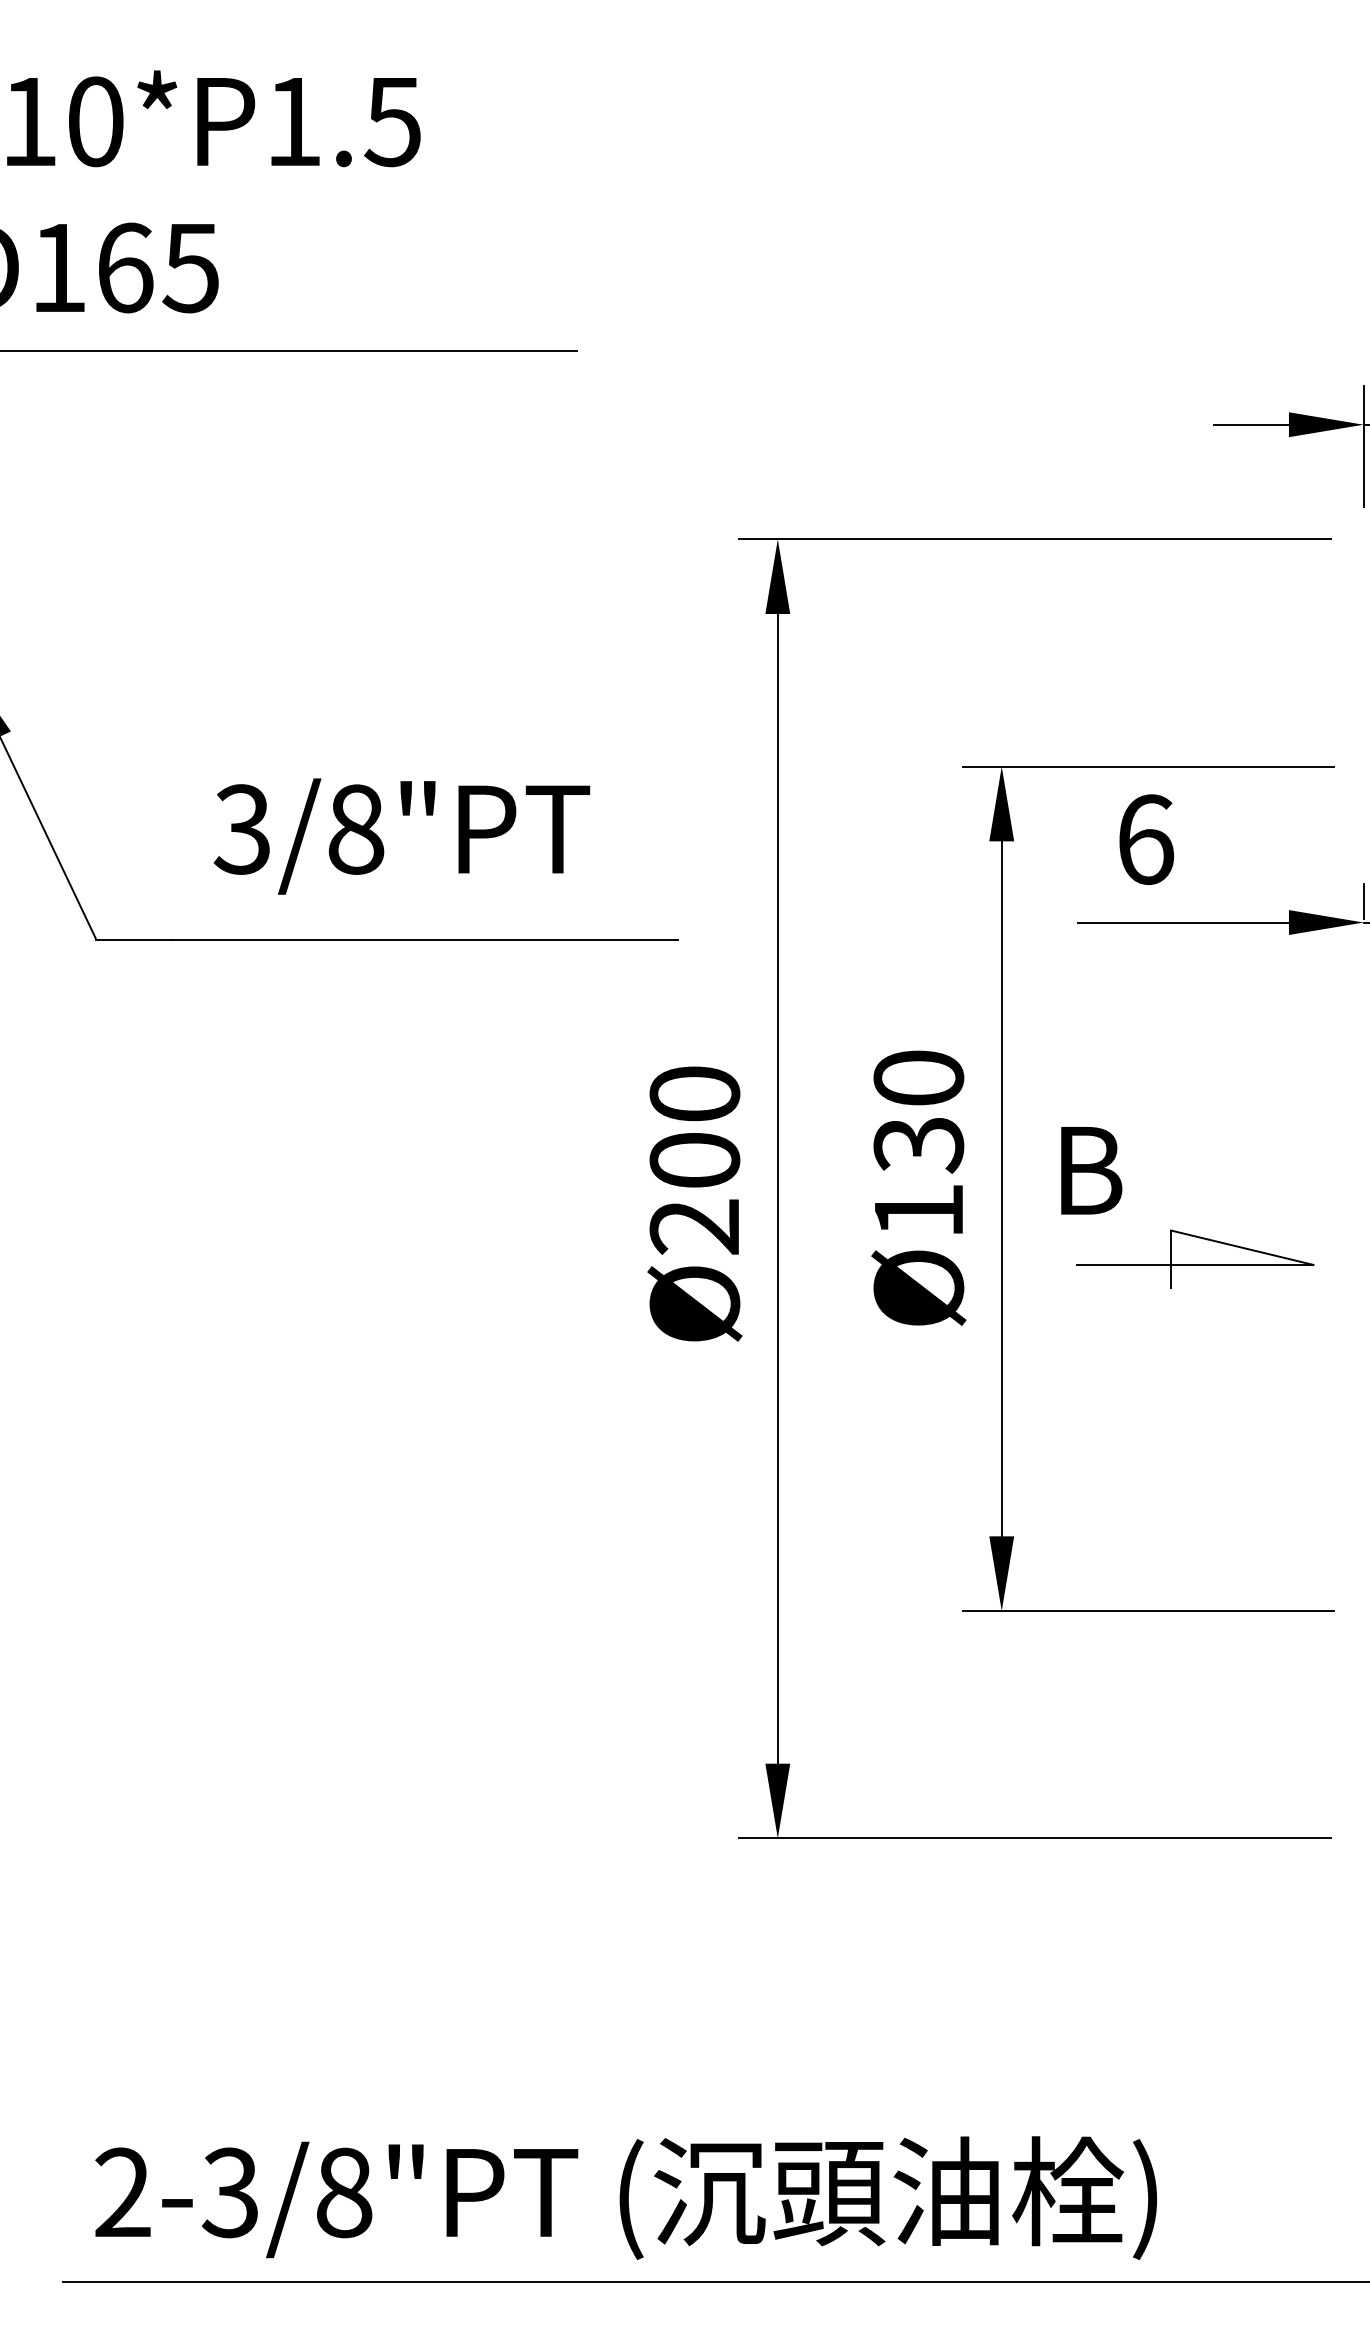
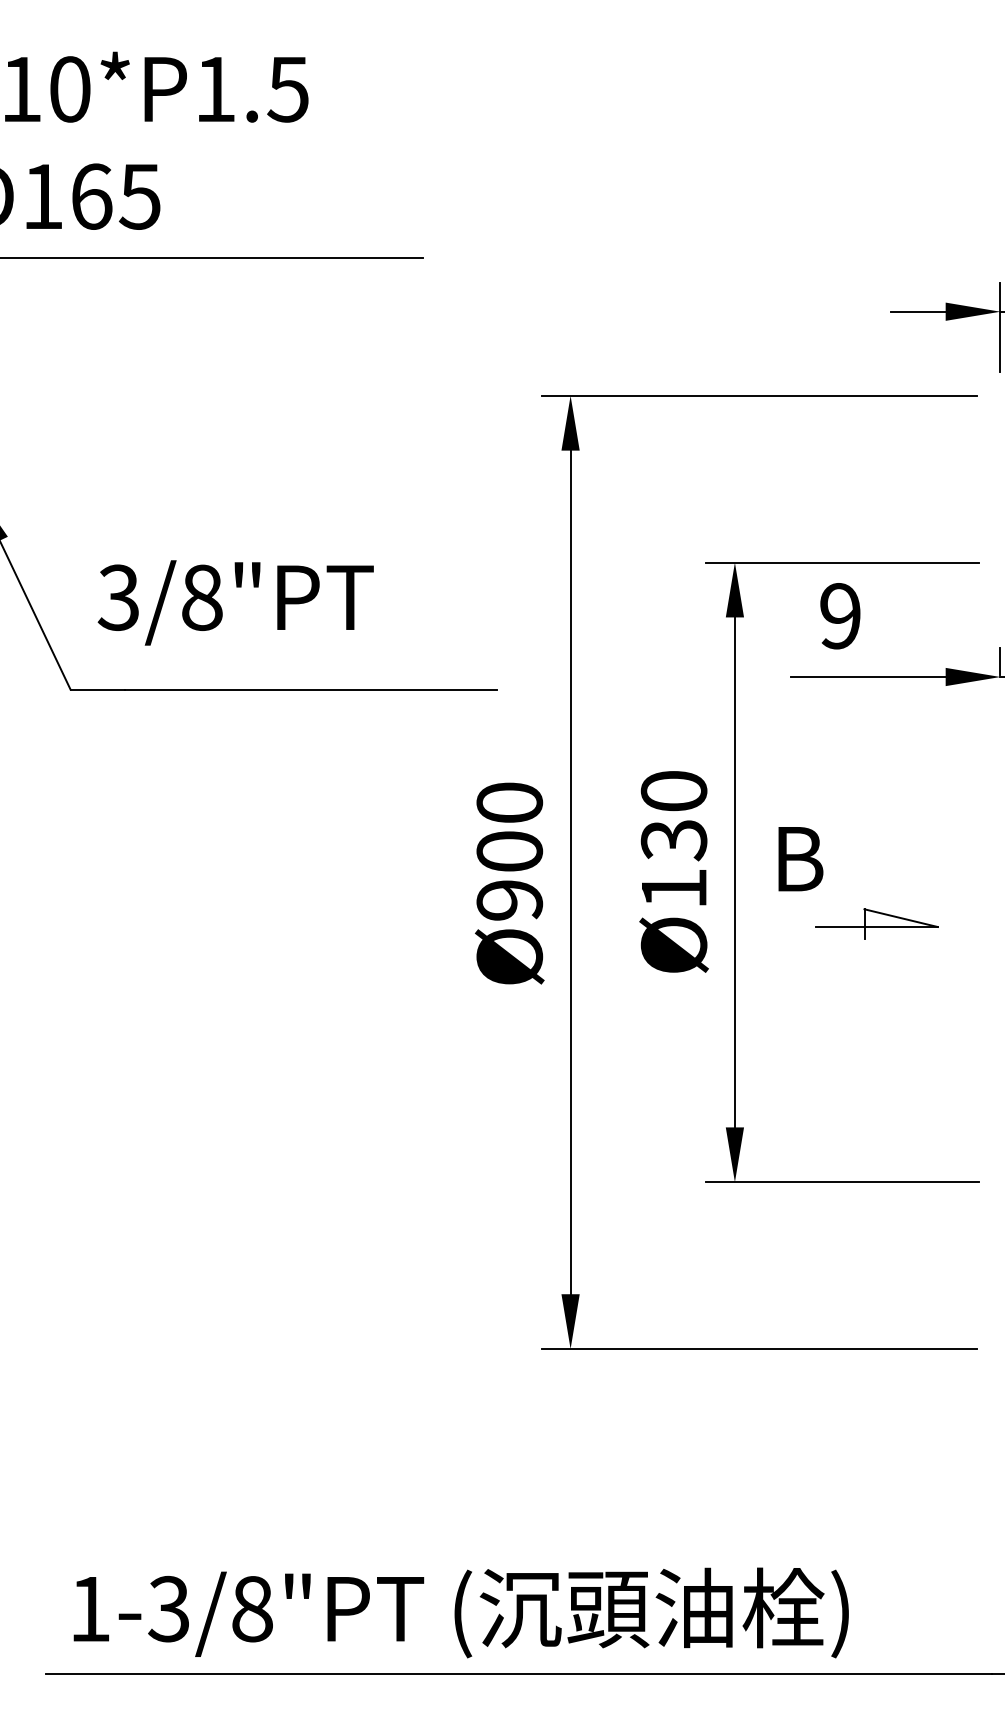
text: (401, 835) -> (235, 602), moved
text: (1145, 840) -> (840, 616), 6 -> 9
text: (694, 1227) -> (509, 900), Ø200 -> Ø900
part: (1194, 1258) -> (876, 923), size x0.7
text: (122, 2191) -> (89, 1608), 2-3/8"PT -> 1-3/8"PT

